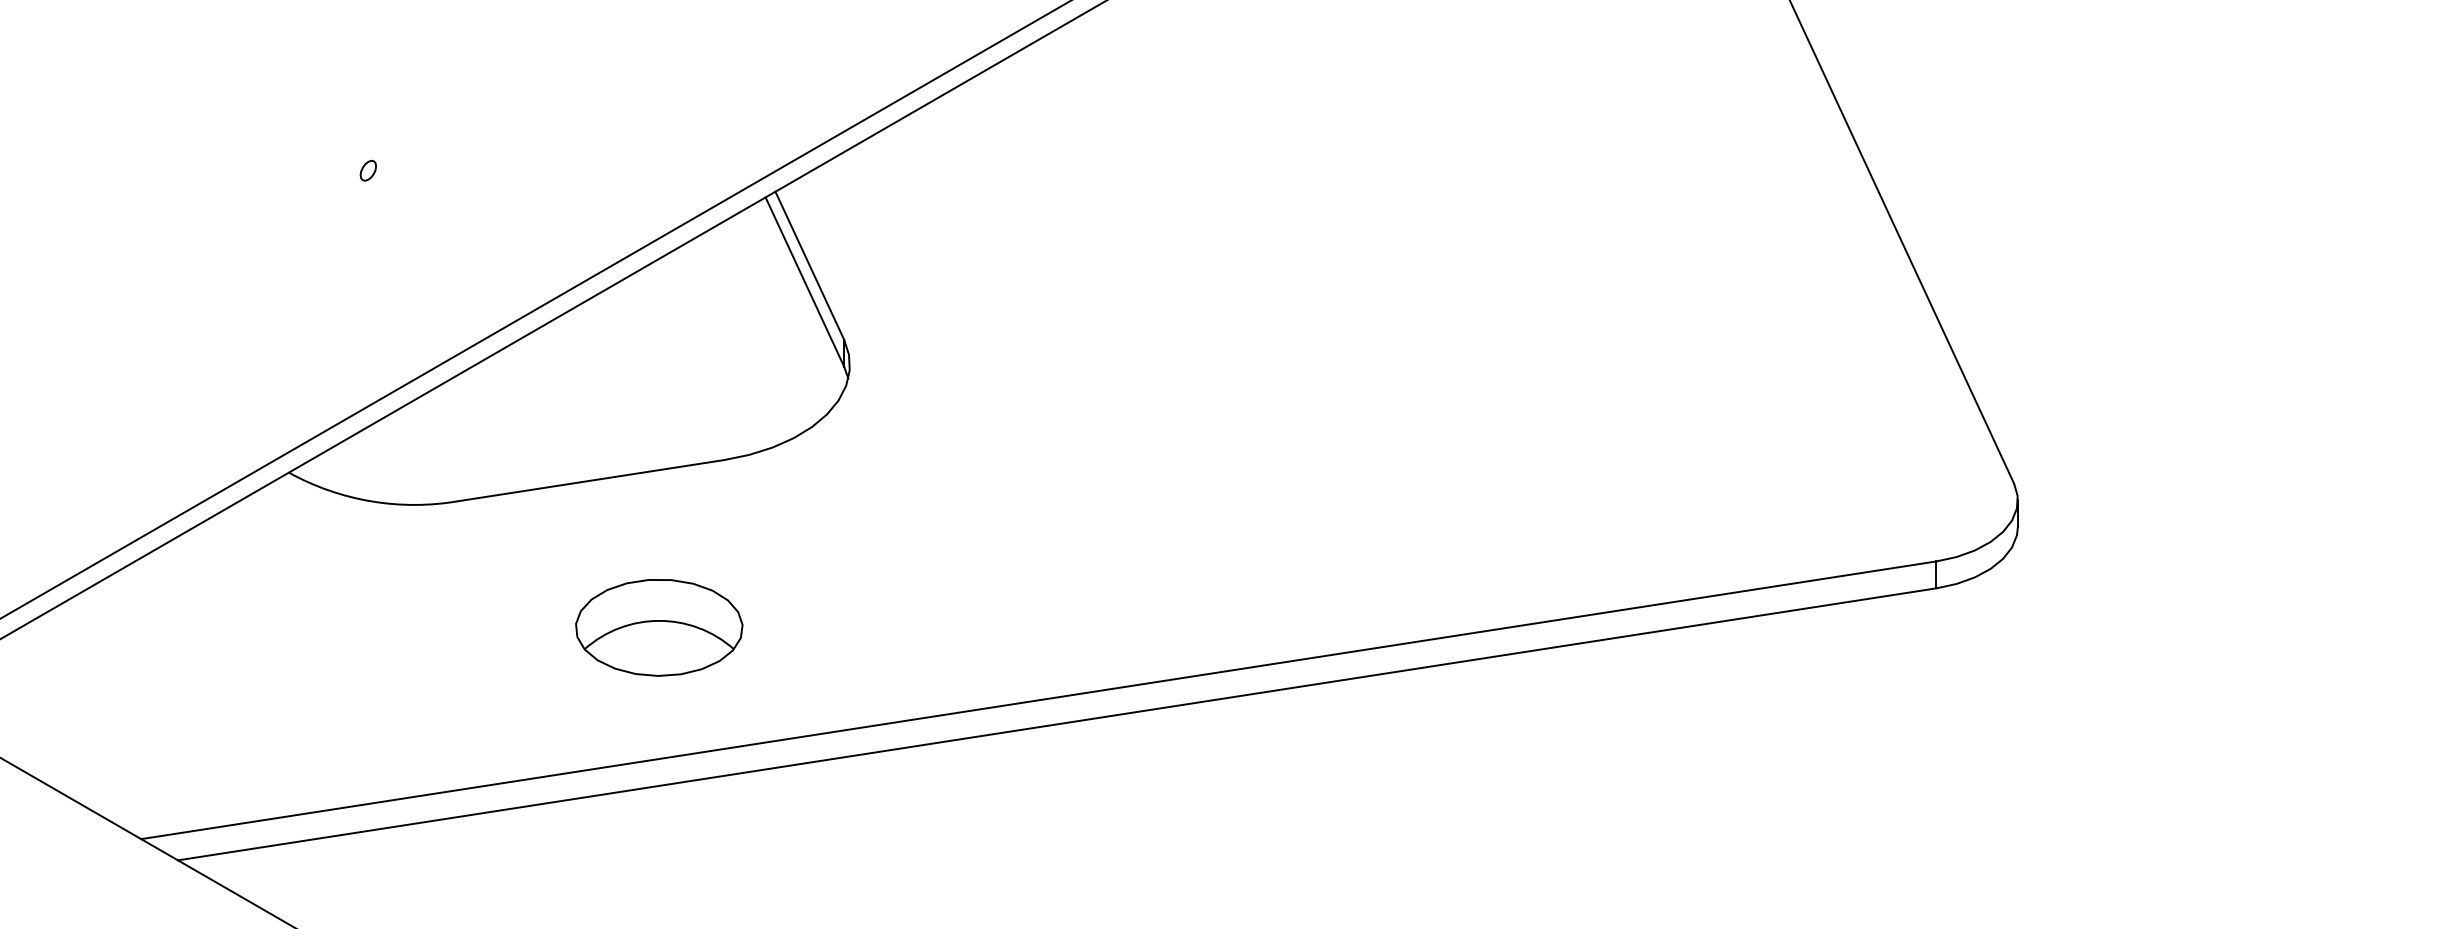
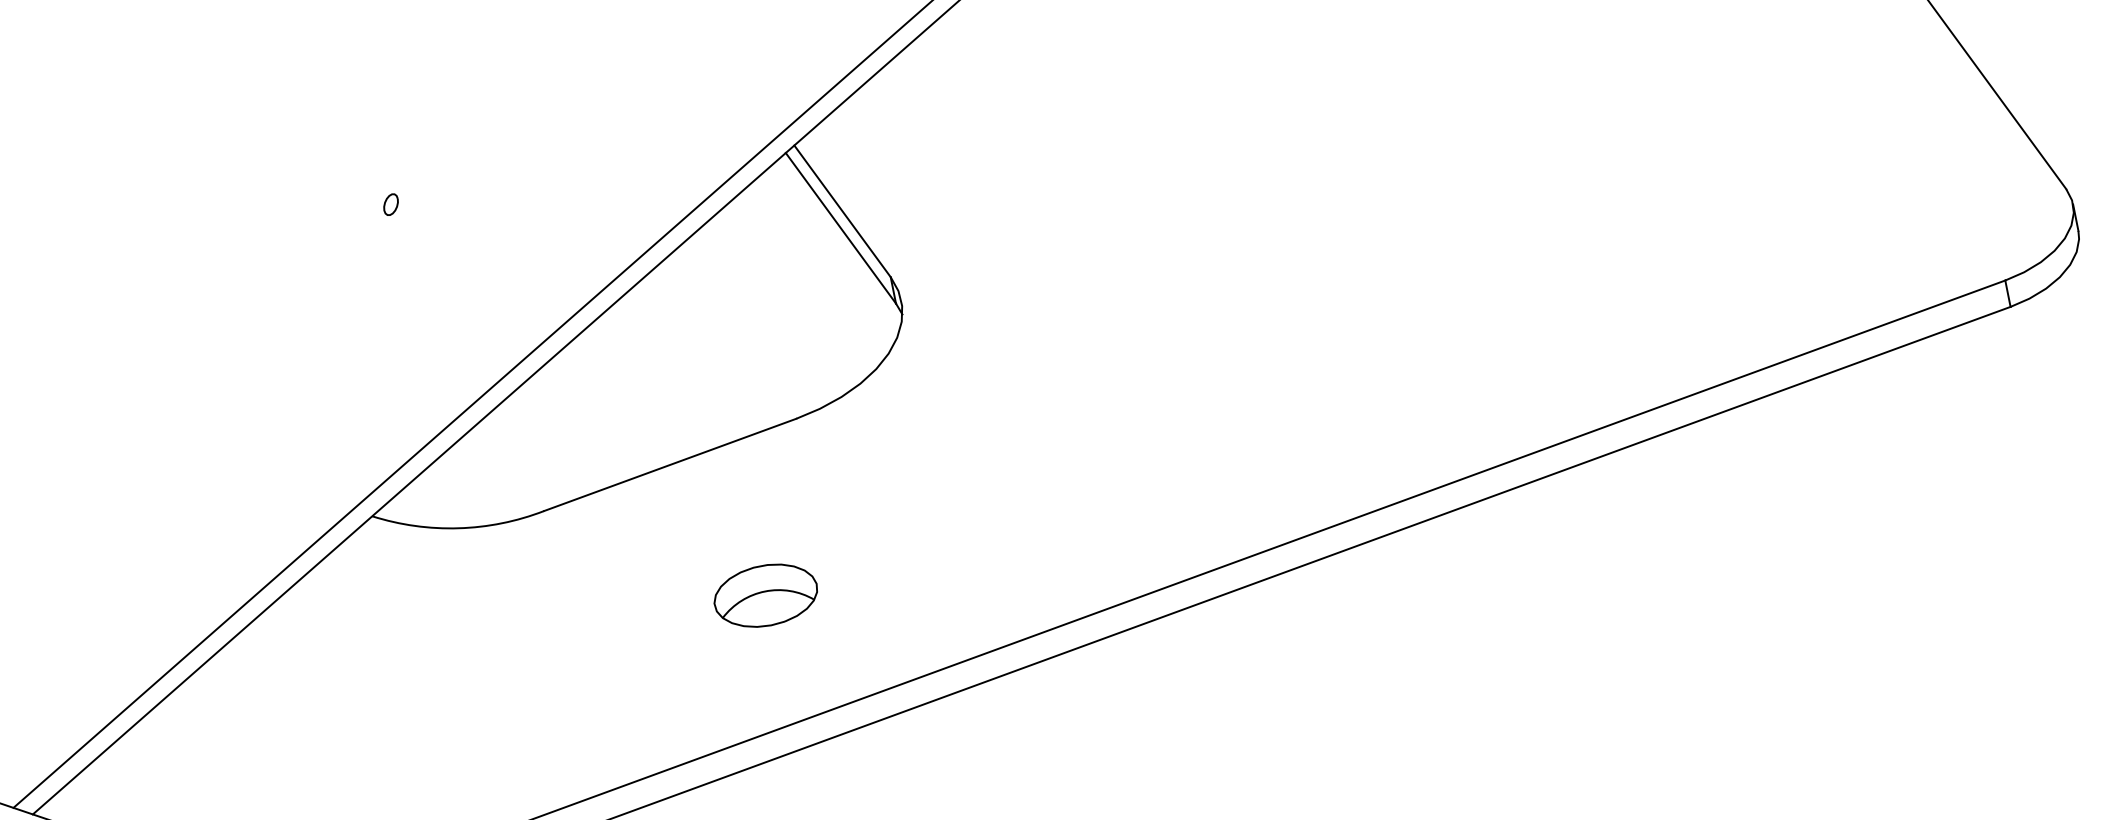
part: (659, 627) -> (766, 595), size x0.62

